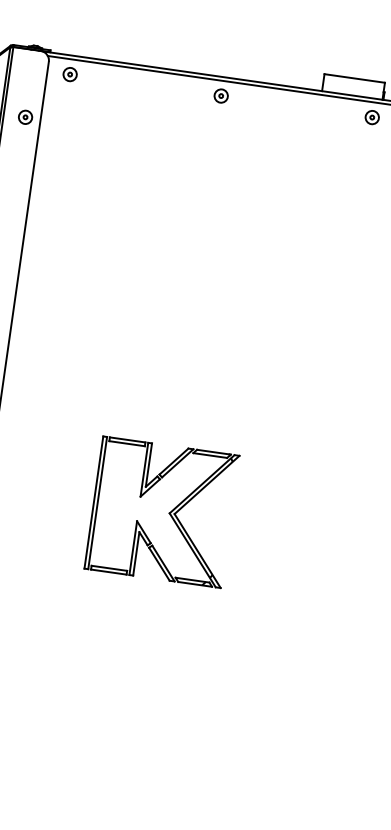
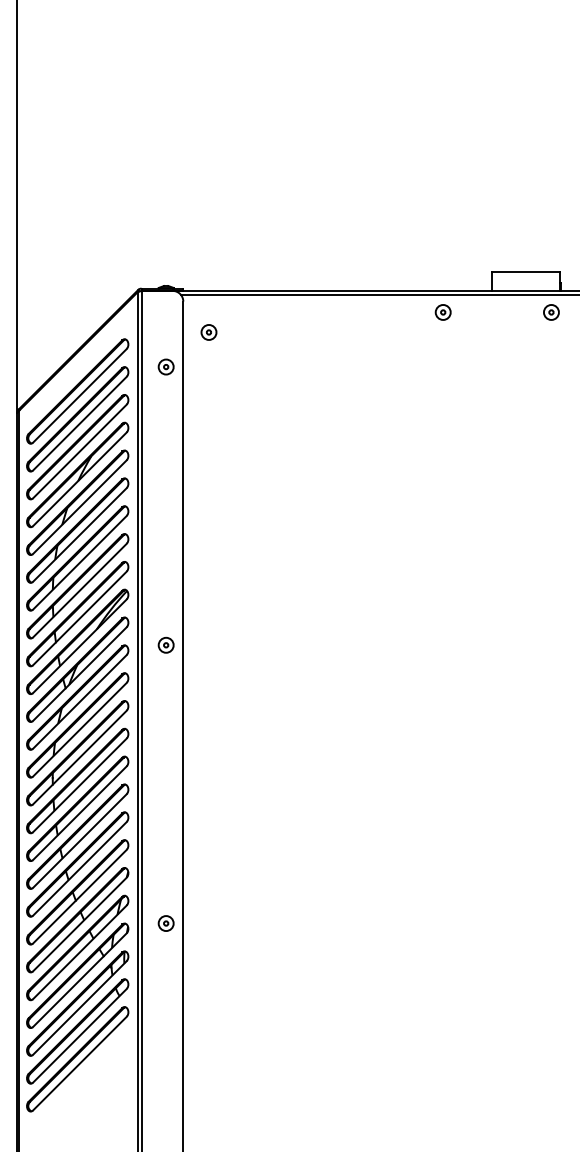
part: (69, 74) -> (208, 332), moved
part: (220, 96) -> (442, 312), moved
part: (168, 513) -> (387, 784), removed

